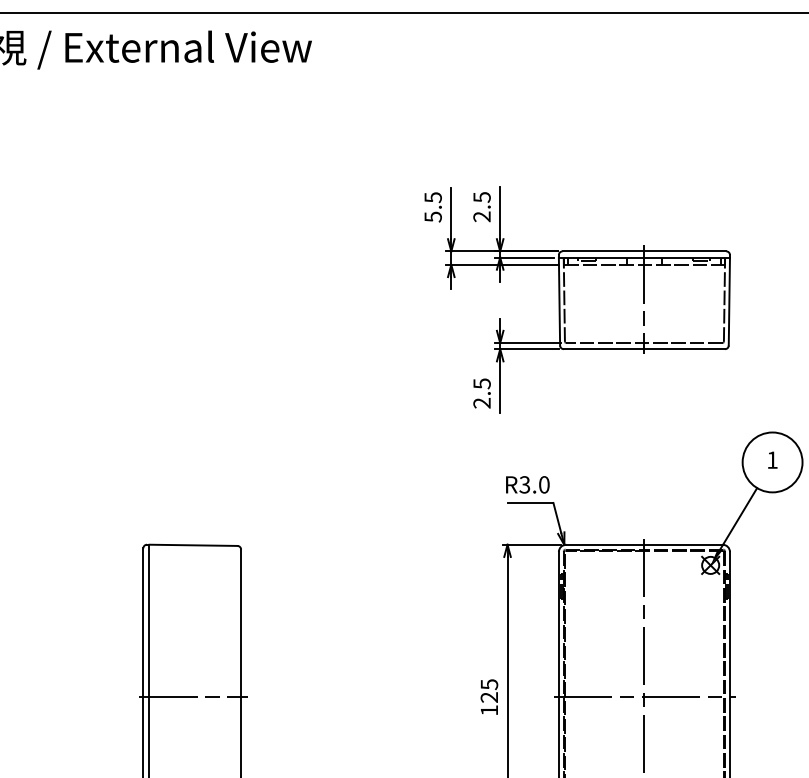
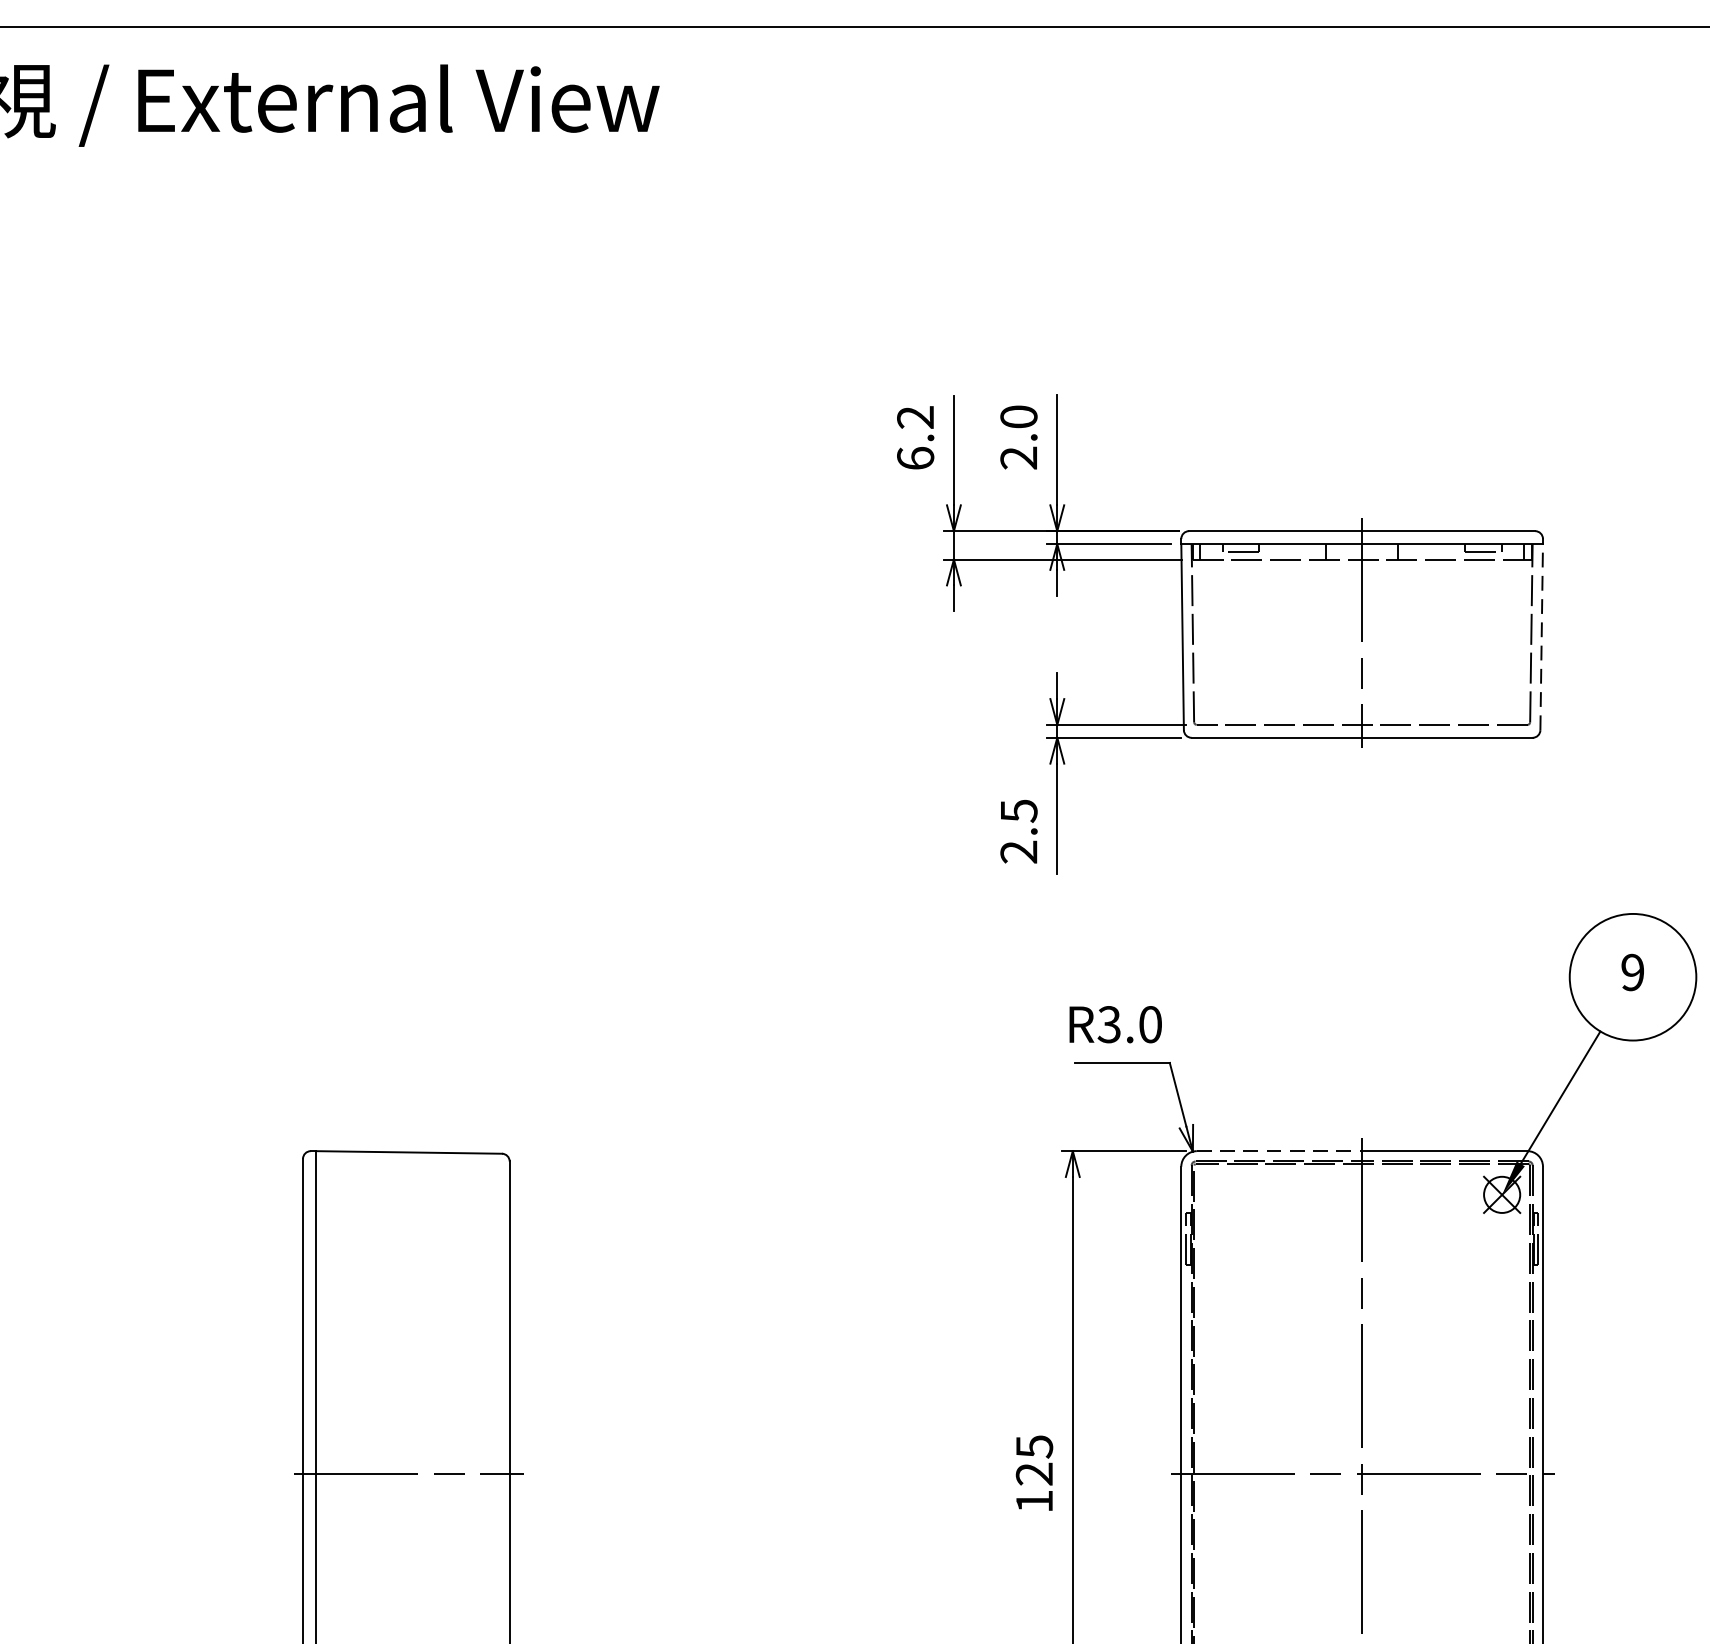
text: (481, 197) -> (1017, 417), 2.5 -> 2.0
text: (432, 207) -> (914, 438), 5.5 -> 6.2
line: (729, 301) -> (1541, 637), solid -> dashed
text: (772, 459) -> (1632, 971), 1 -> 9
line: (605, 544) -> (1279, 1150), solid -> dashed

